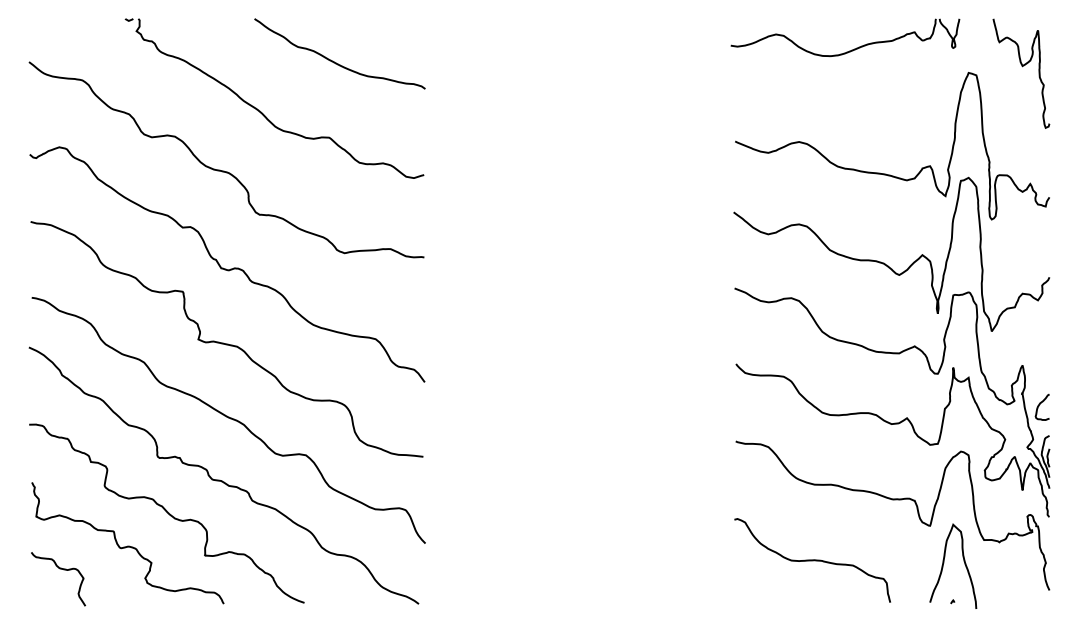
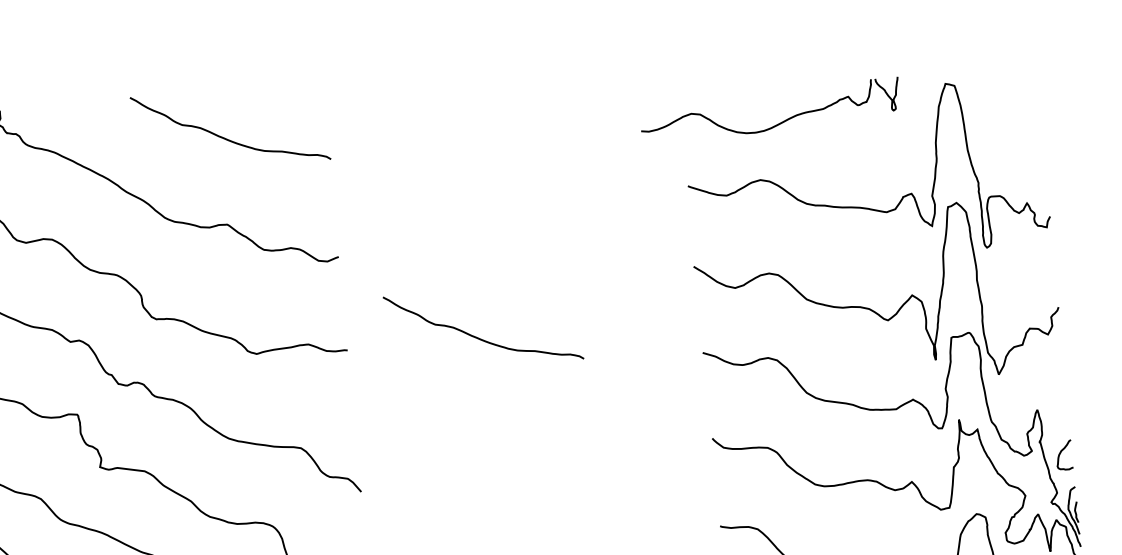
part: (851, 49) -> (778, 122), moved
curve: (1022, 67) -> (1005, 72), removed
curve: (539, 256) -> (478, 337), added

